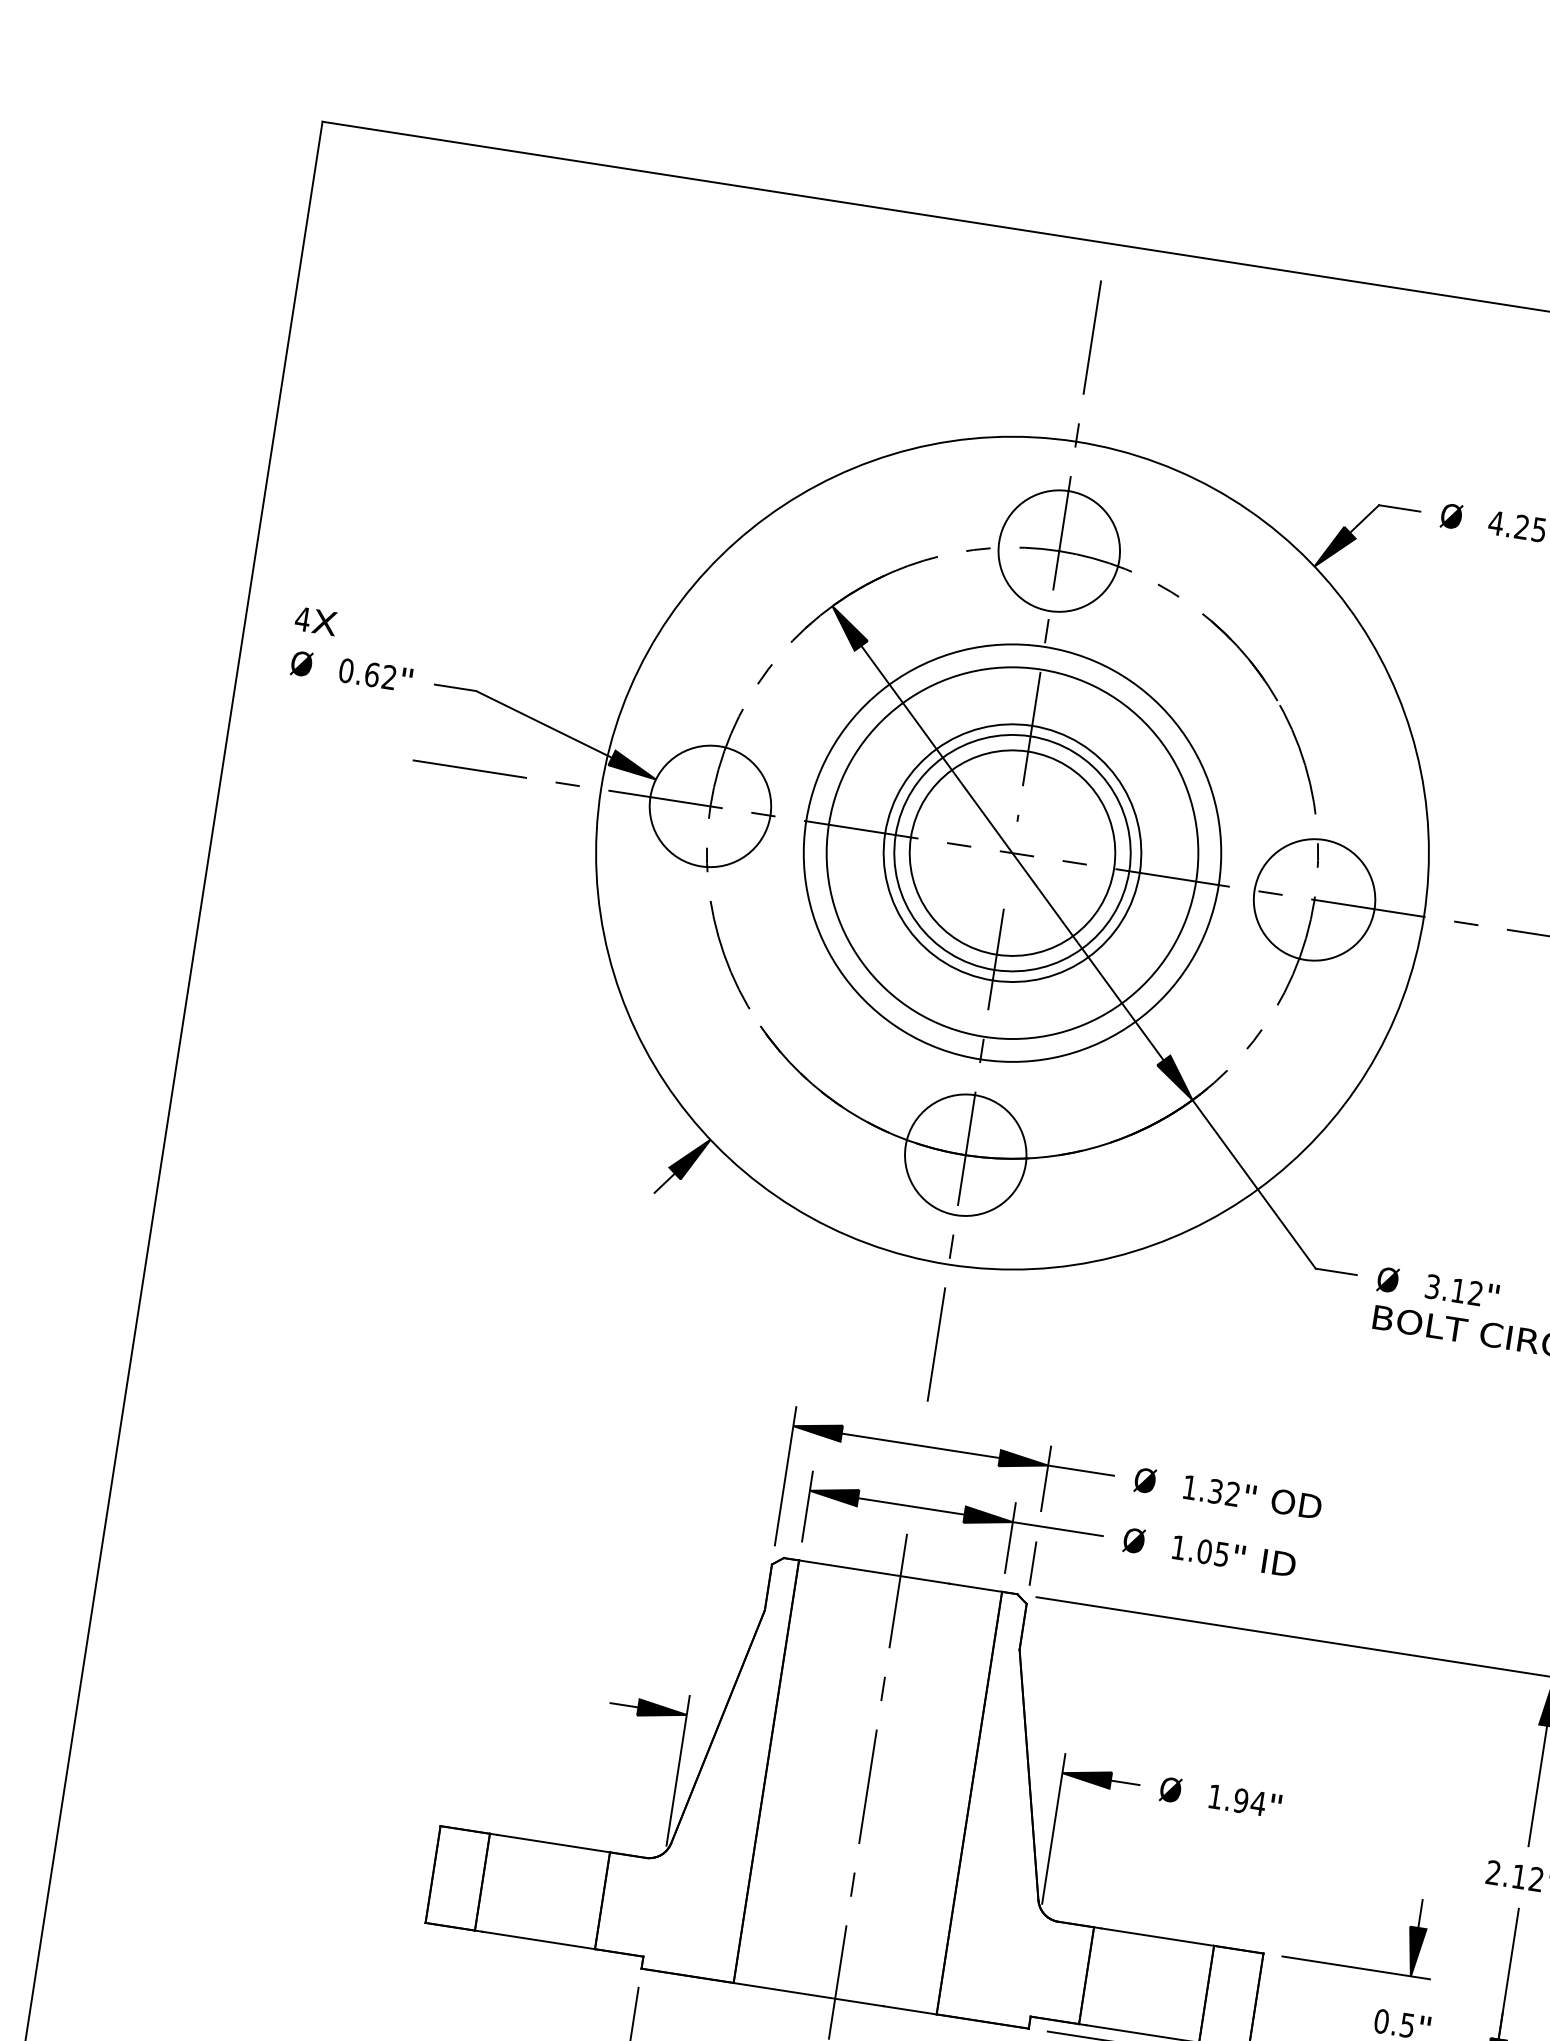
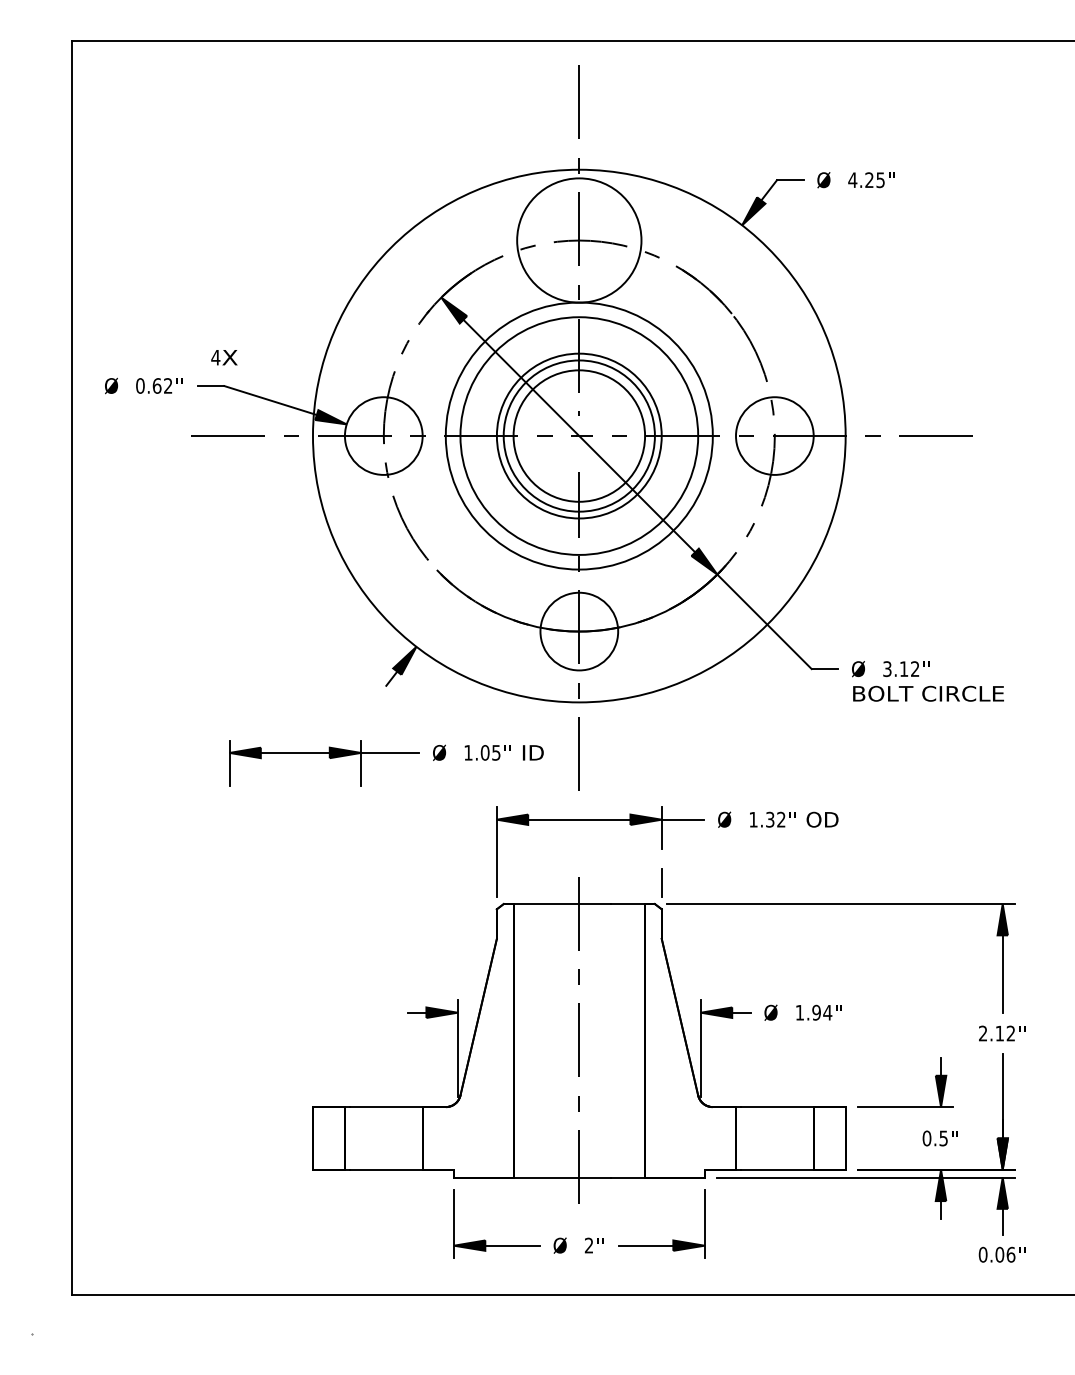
circle: (1059, 551) -> (579, 240), size x1.6
text: (316, 621) -> (224, 357), moved
part: (1052, 1529) -> (386, 753), moved

